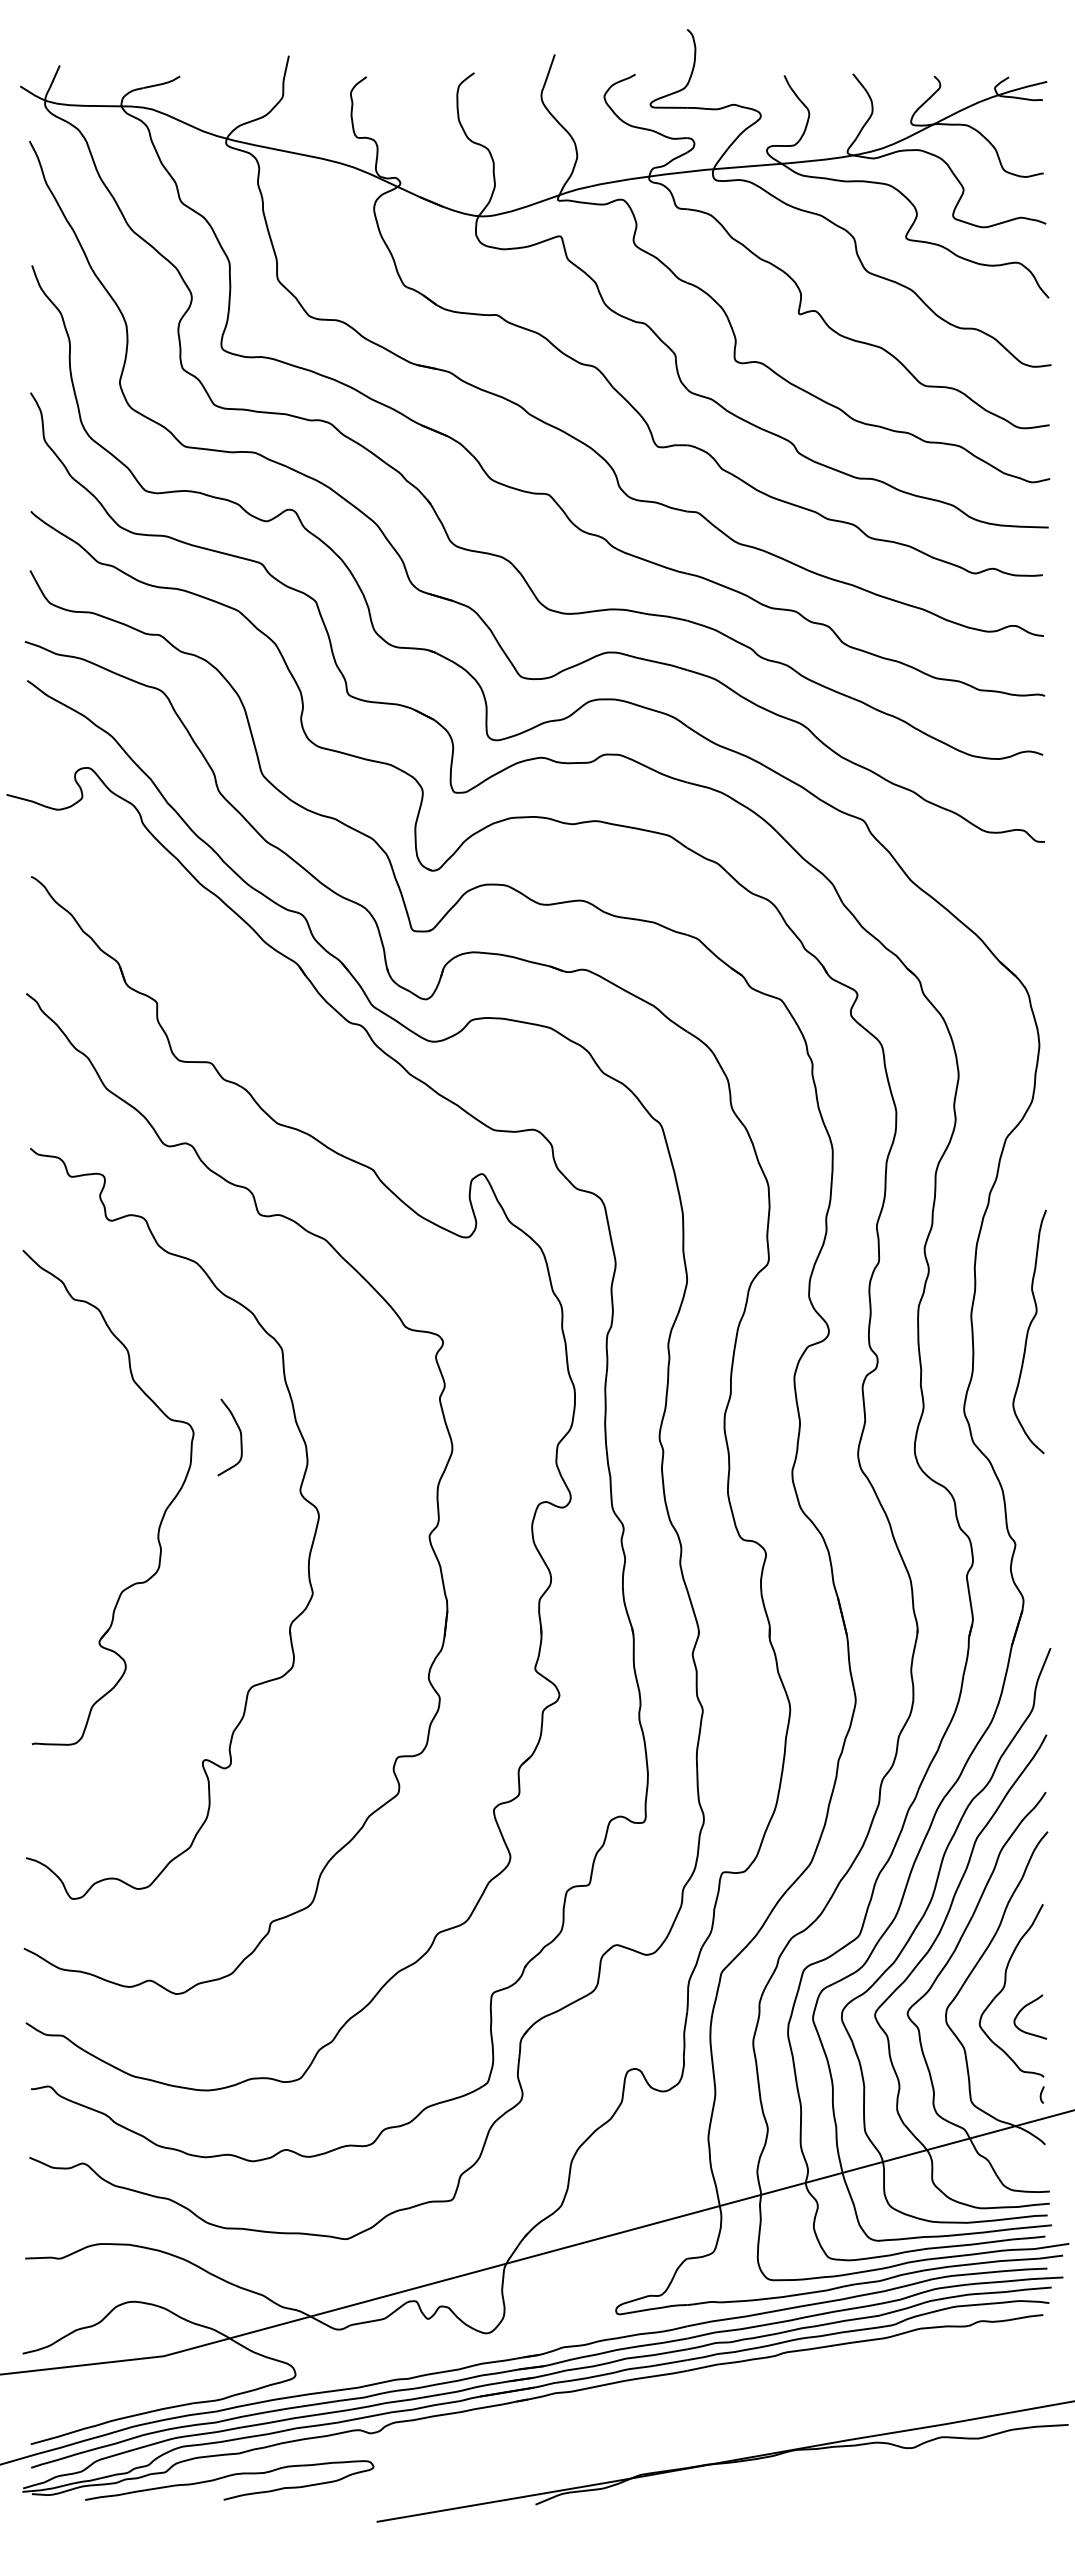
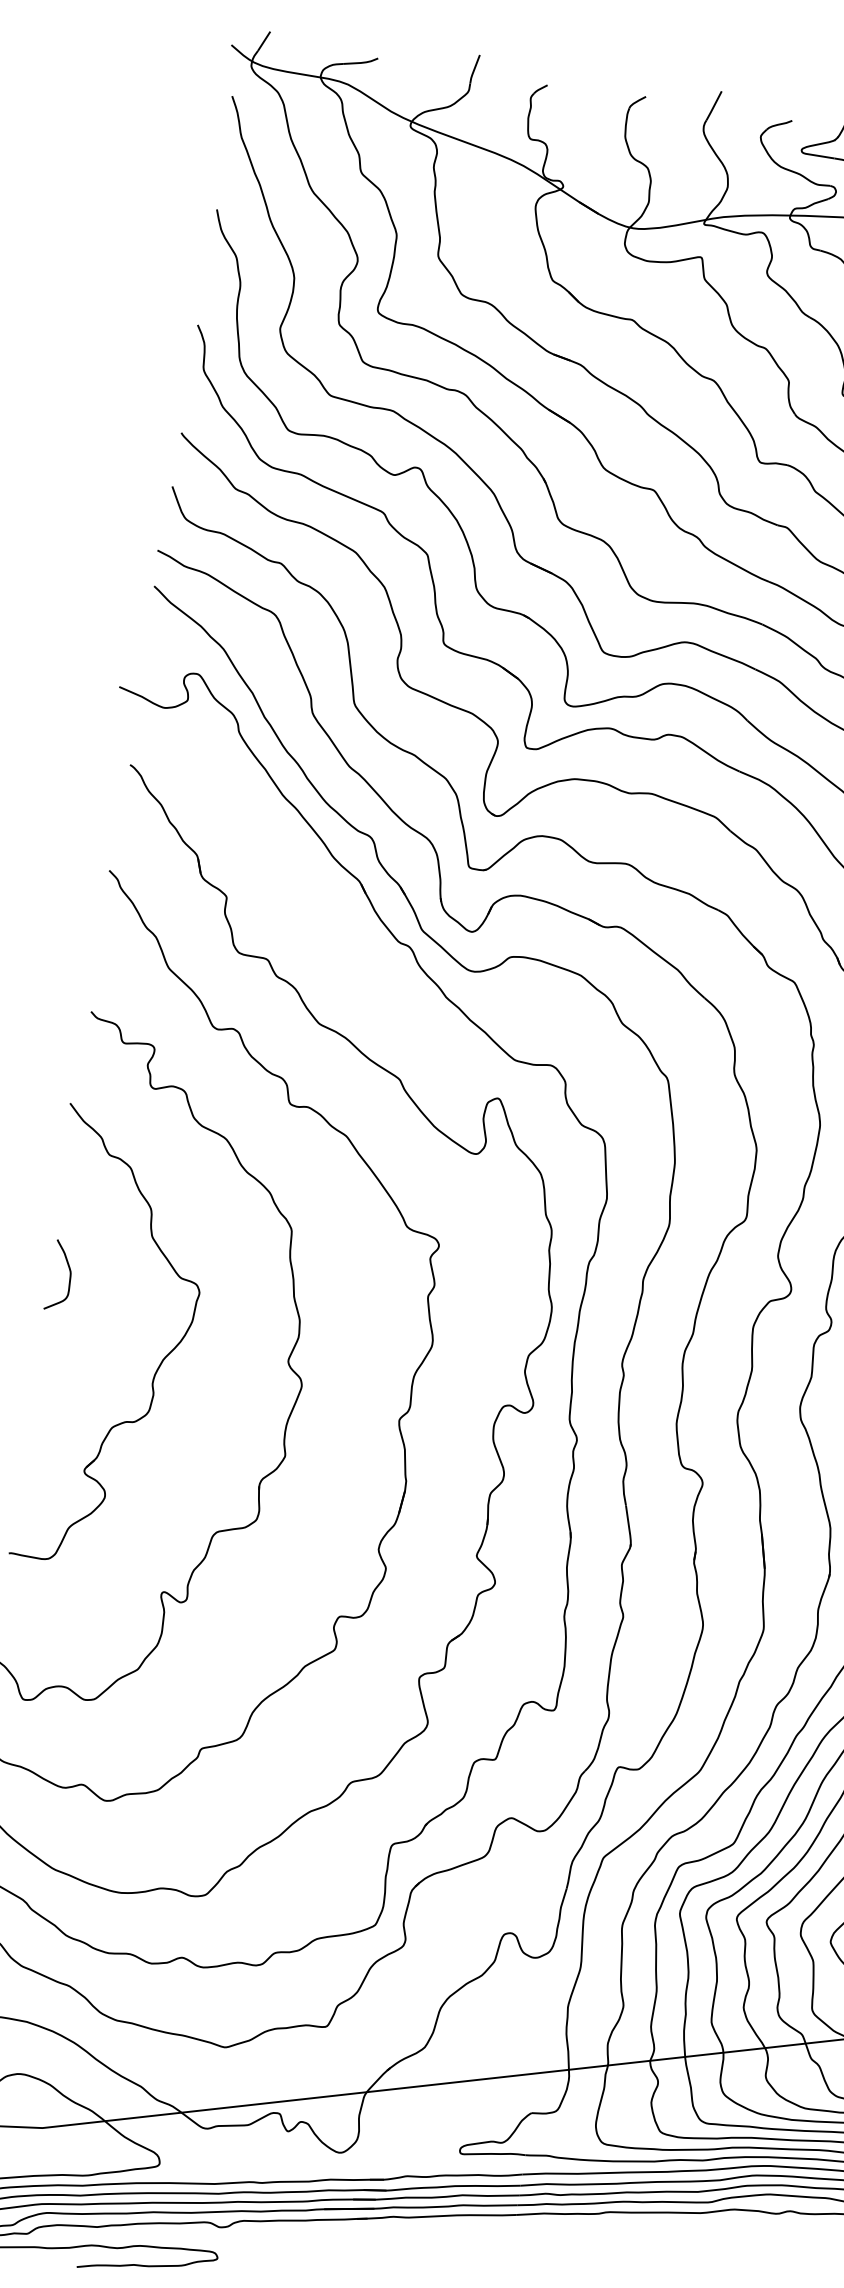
curve: (240, 1437) -> (69, 1277), moved

